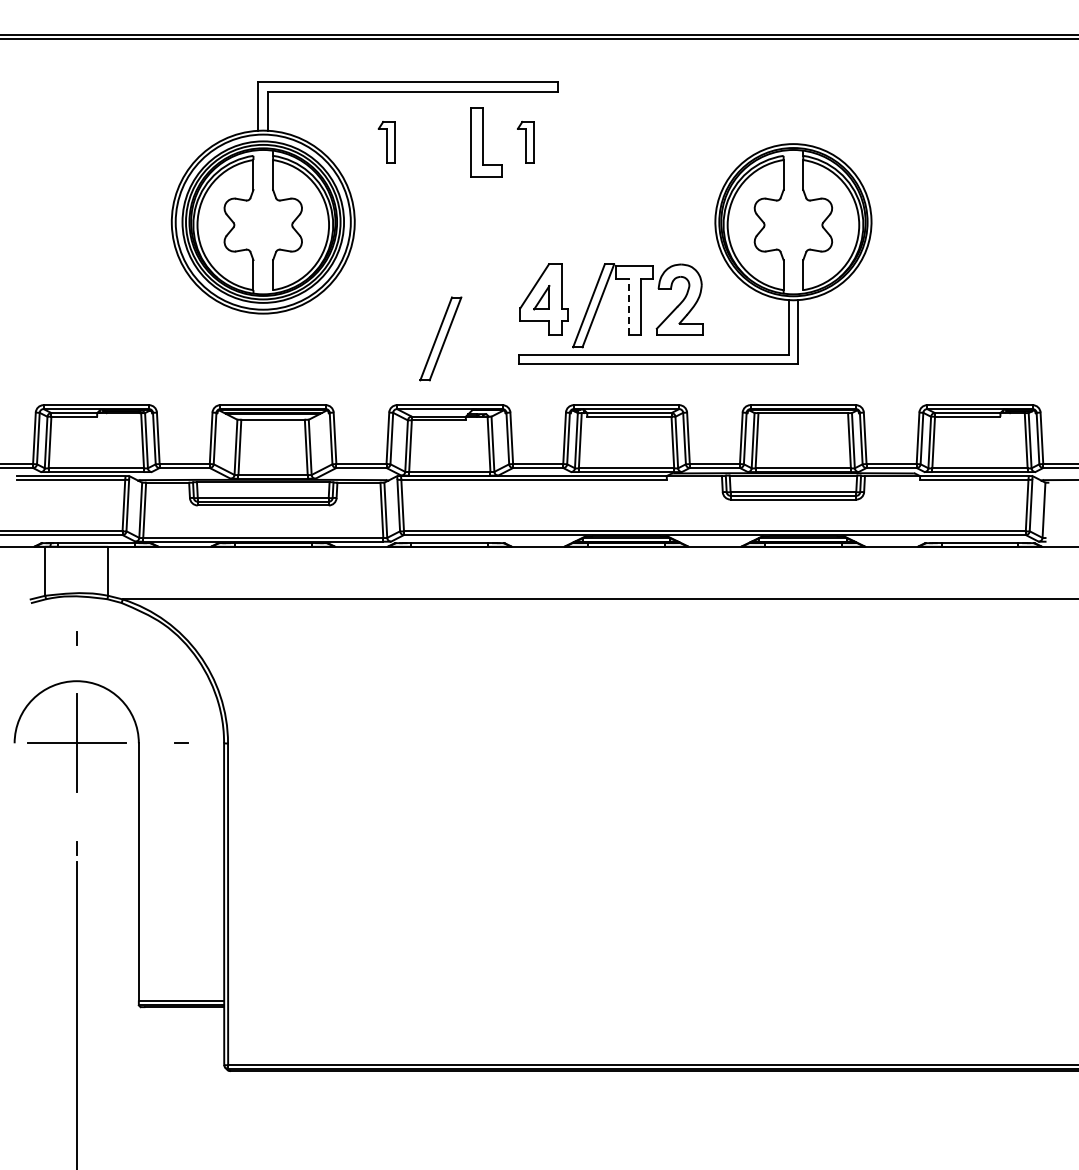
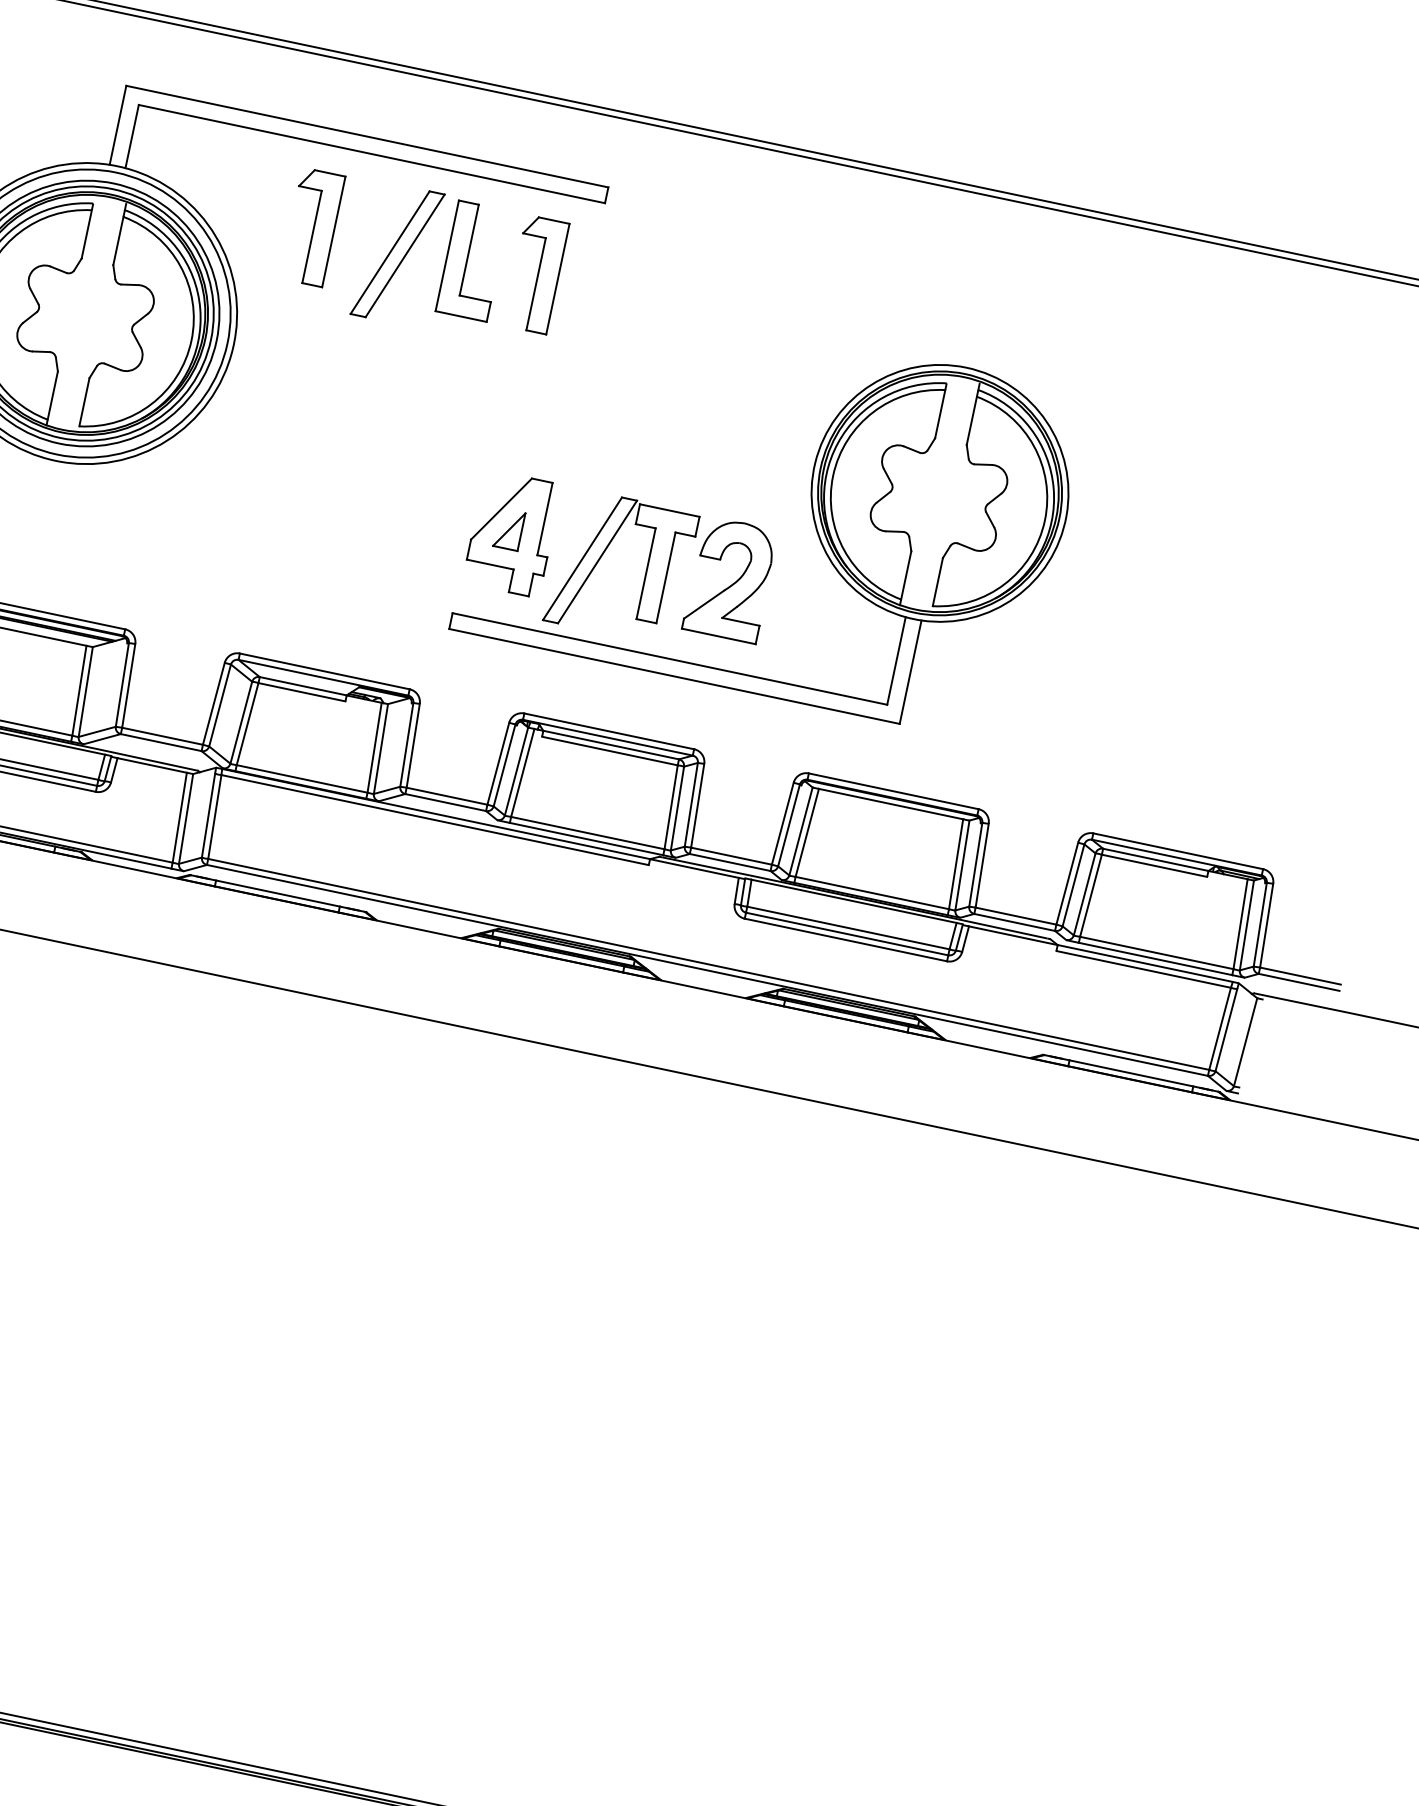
part: (386, 142) -> (311, 227), size x1.67
part: (525, 142) -> (535, 274), size x1.67
line: (628, 306) -> (645, 573), dashed -> solid
part: (440, 338) -> (397, 253), moved

